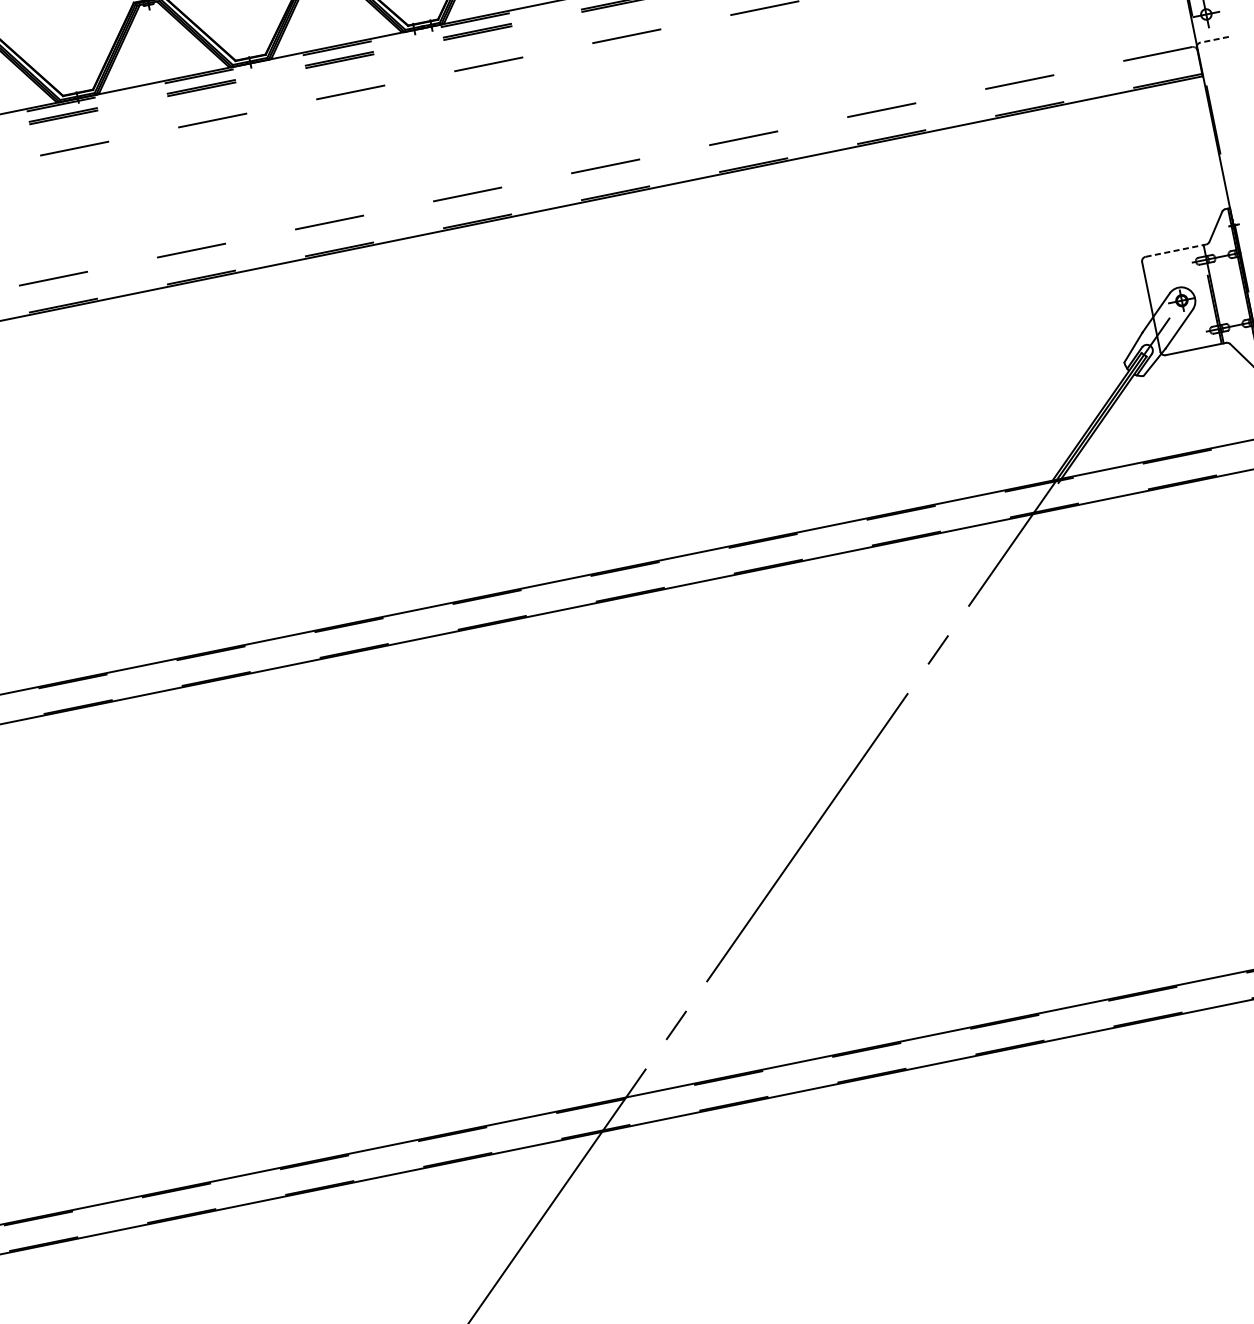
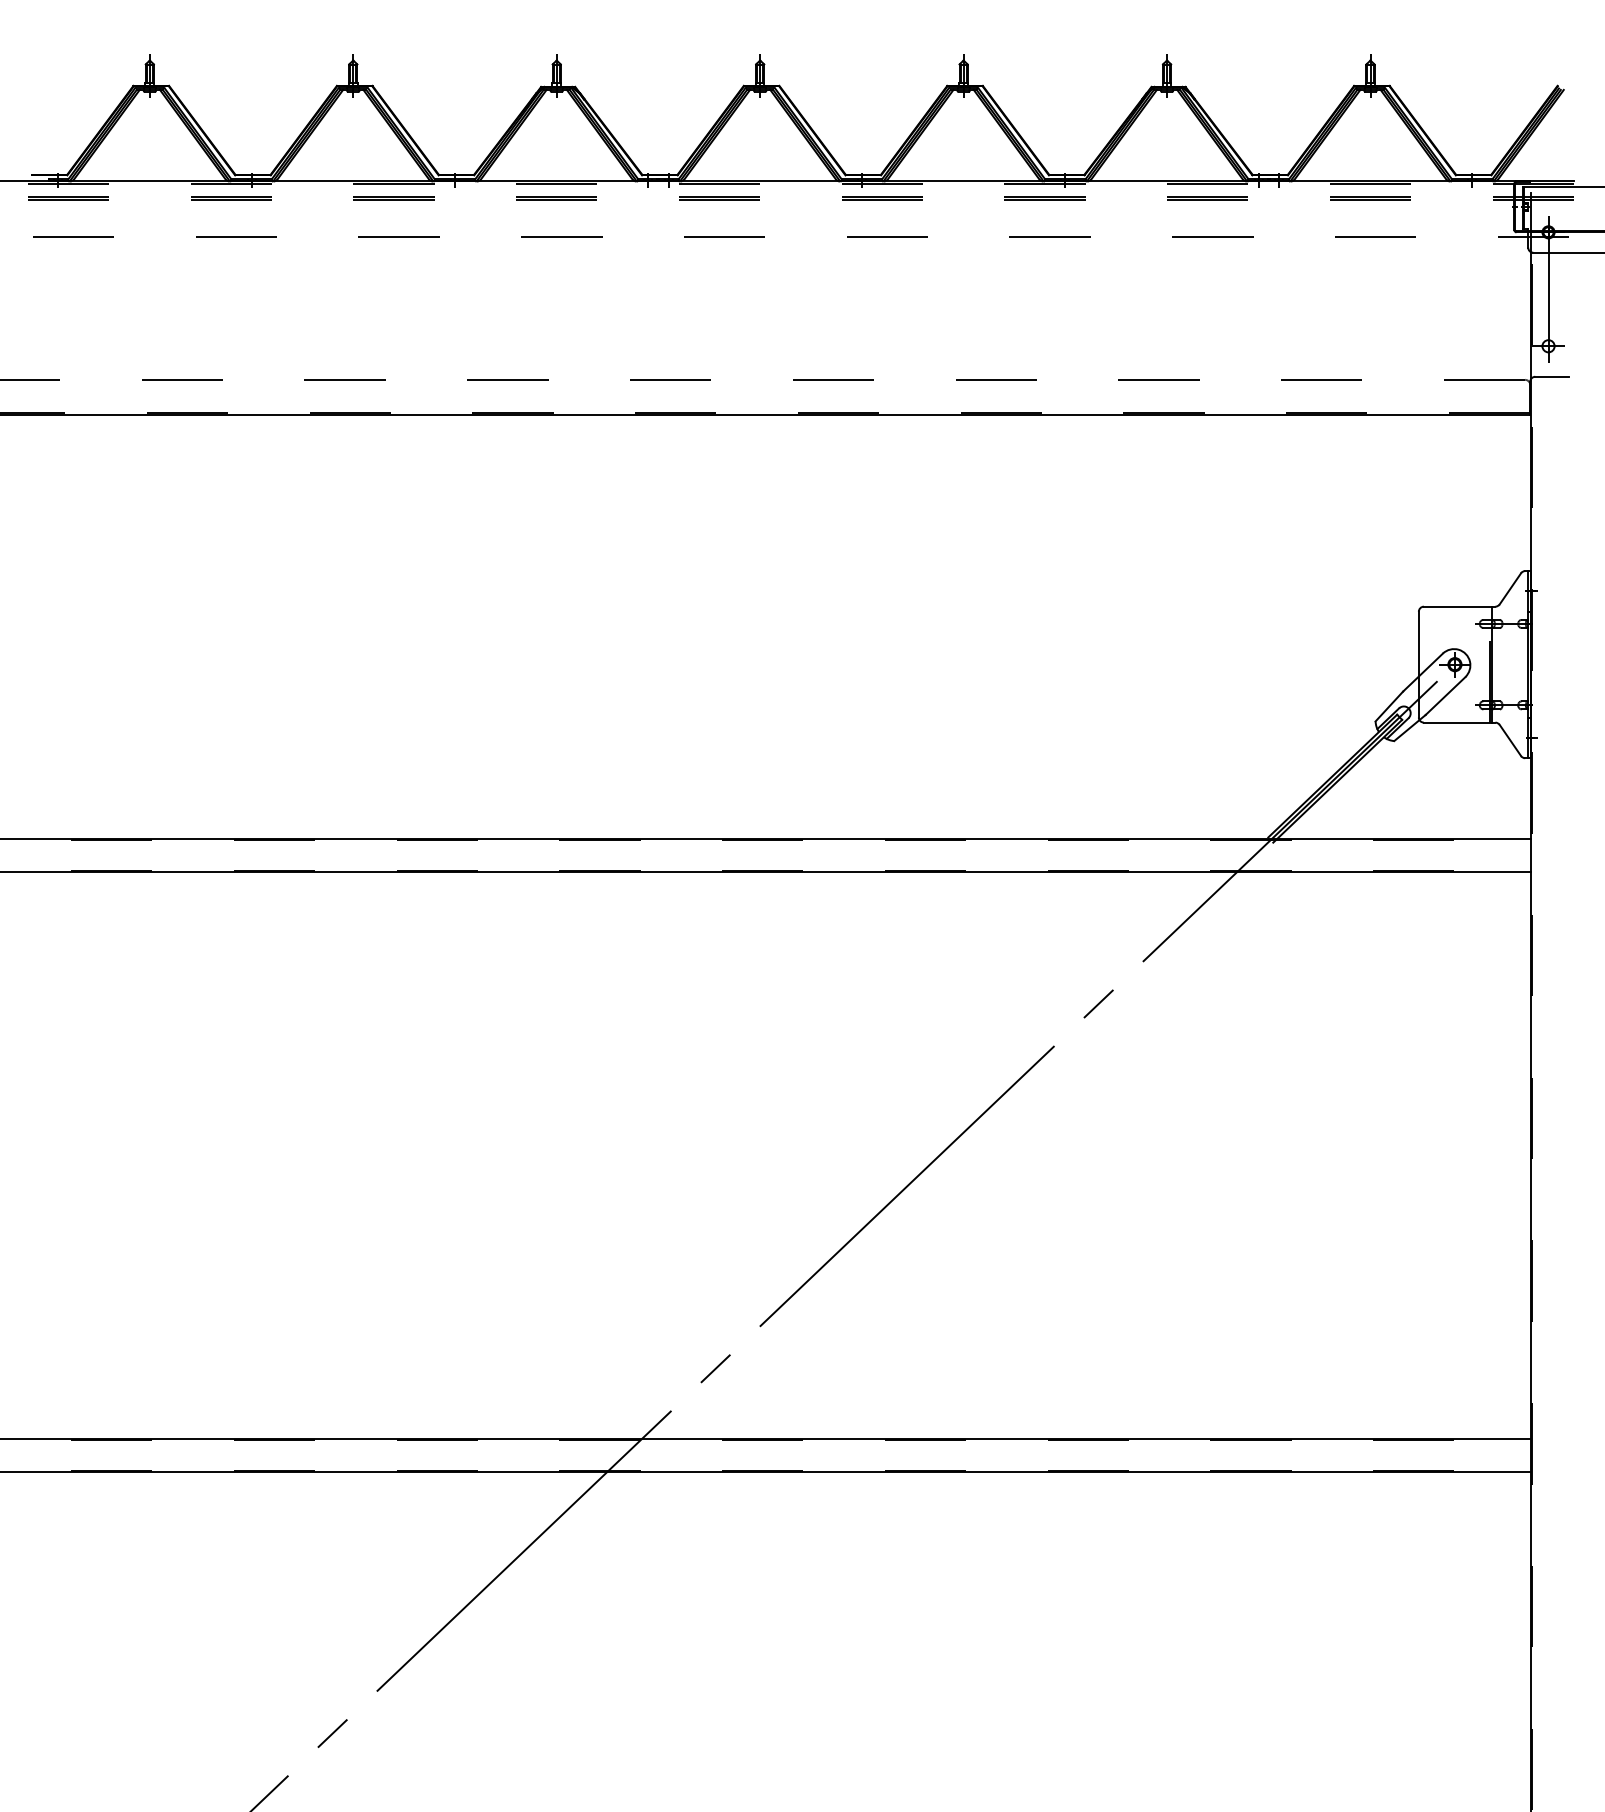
line: (1214, 39) -> (1552, 376), dashed -> solid
line: (1175, 250) -> (1459, 606), dashed -> solid

